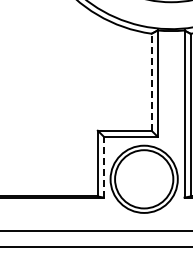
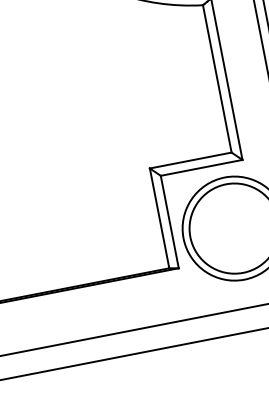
line: (151, 81) -> (216, 77), dashed -> solid
line: (103, 166) -> (169, 221), dashed -> solid

